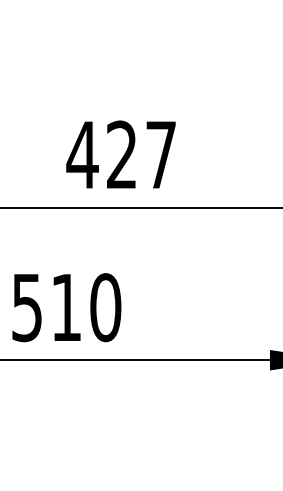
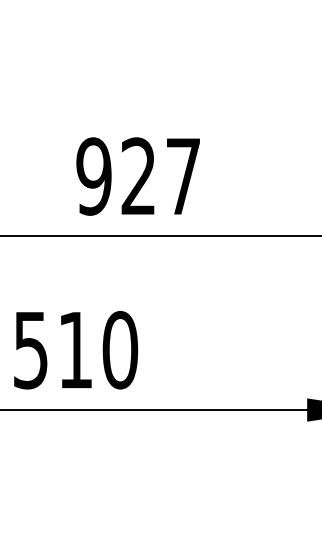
text: (82, 154) -> (93, 175), 427 -> 927

